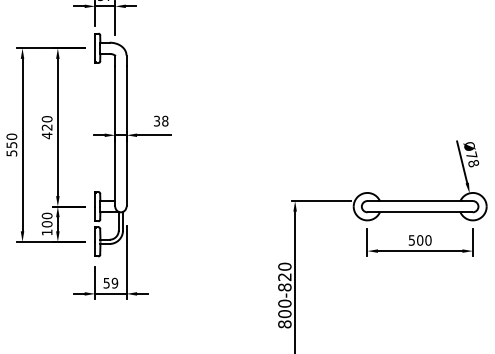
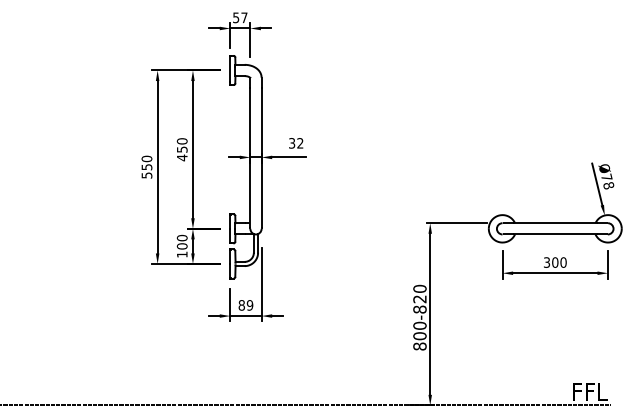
text: (165, 121) -> (300, 143), 38 -> 32
text: (46, 127) -> (181, 149), 420 -> 450
text: (411, 239) -> (546, 261), 500 -> 300
text: (106, 283) -> (241, 305), 59 -> 89

